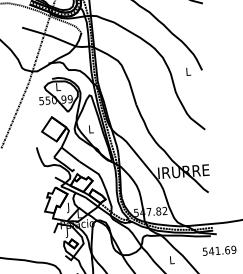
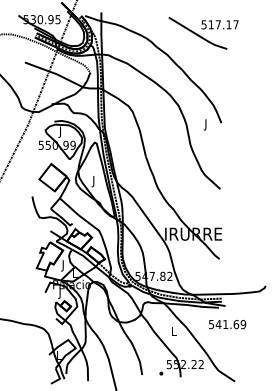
text: (187, 72) -> (205, 124), L -> J
text: (58, 87) -> (60, 131), L -> J
text: (90, 130) -> (93, 181), L -> J

